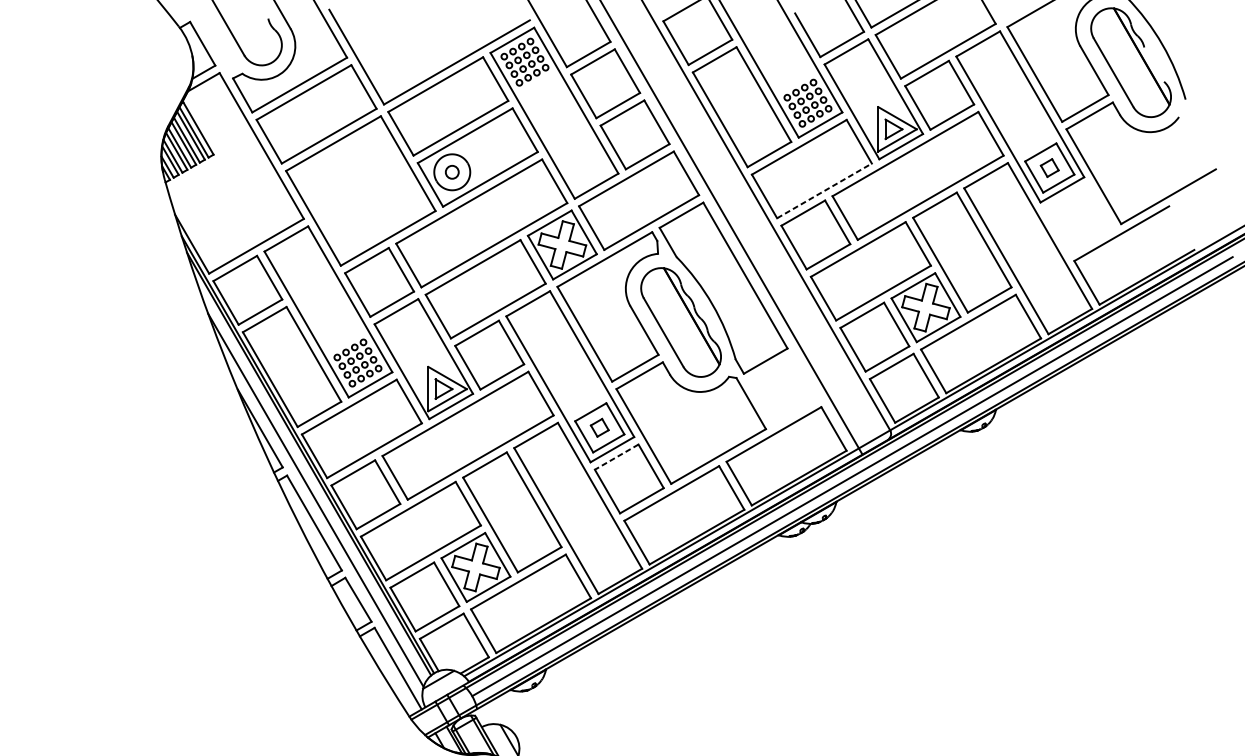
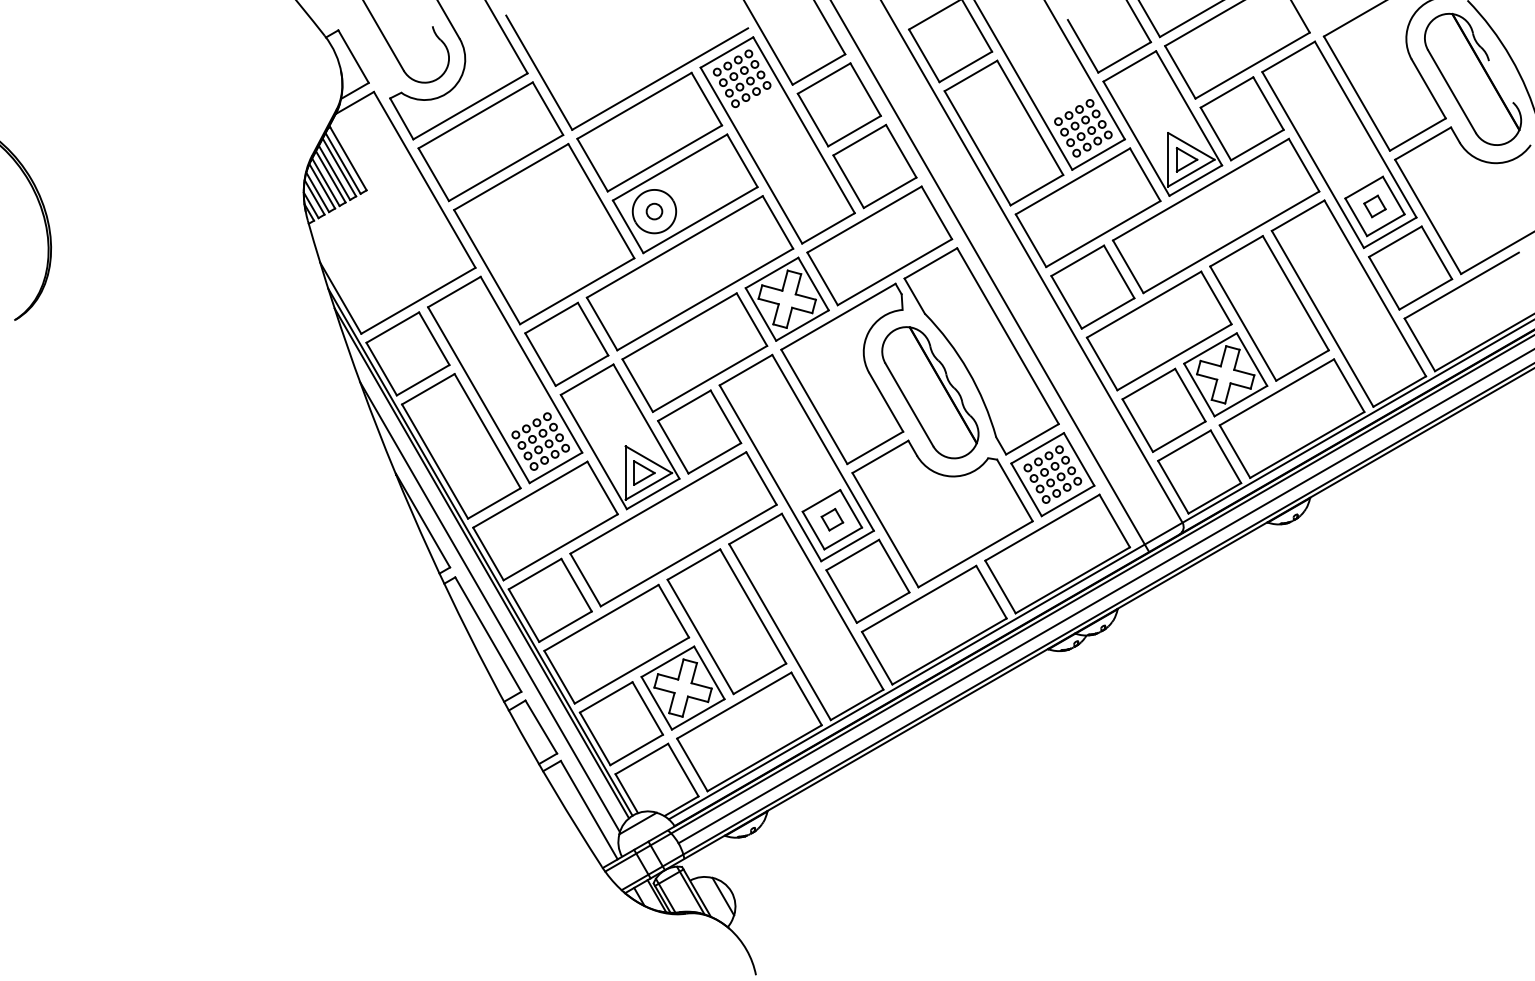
line: (824, 191) -> (1103, 234), dashed -> solid
part: (1079, 218) -> (1410, 267), added
part: (782, 390) -> (1052, 474), added
line: (616, 457) -> (852, 555), dashed -> solid

